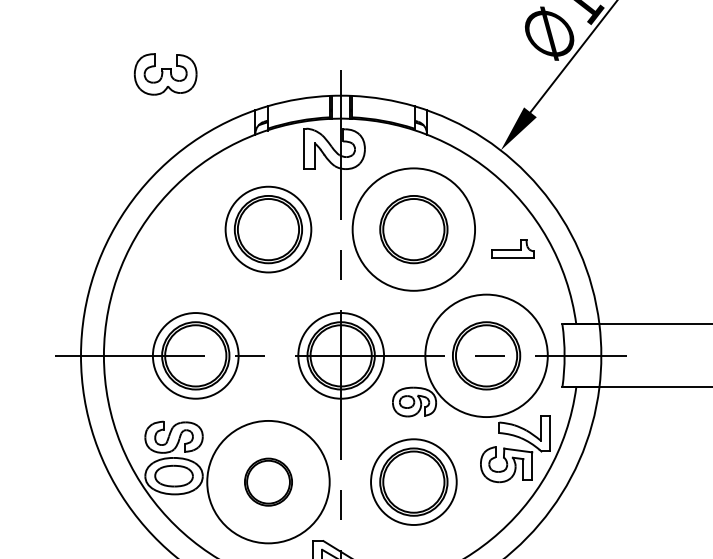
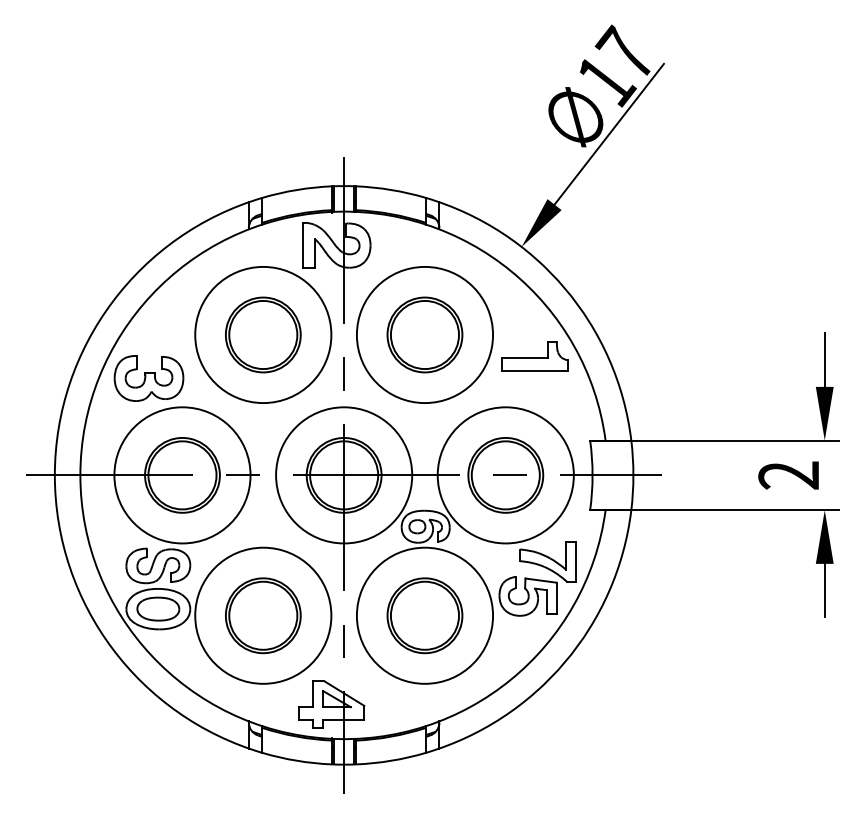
part: (165, 74) -> (148, 378), moved
circle: (268, 229) -> (263, 334), size x1.43
part: (512, 248) -> (534, 356), size x1.43
circle: (195, 355) -> (182, 475), size x1.43
circle: (341, 355) -> (344, 475), size x1.43
part: (268, 481) -> (263, 615), size x1.43
circle: (413, 481) -> (424, 615), size x1.43

